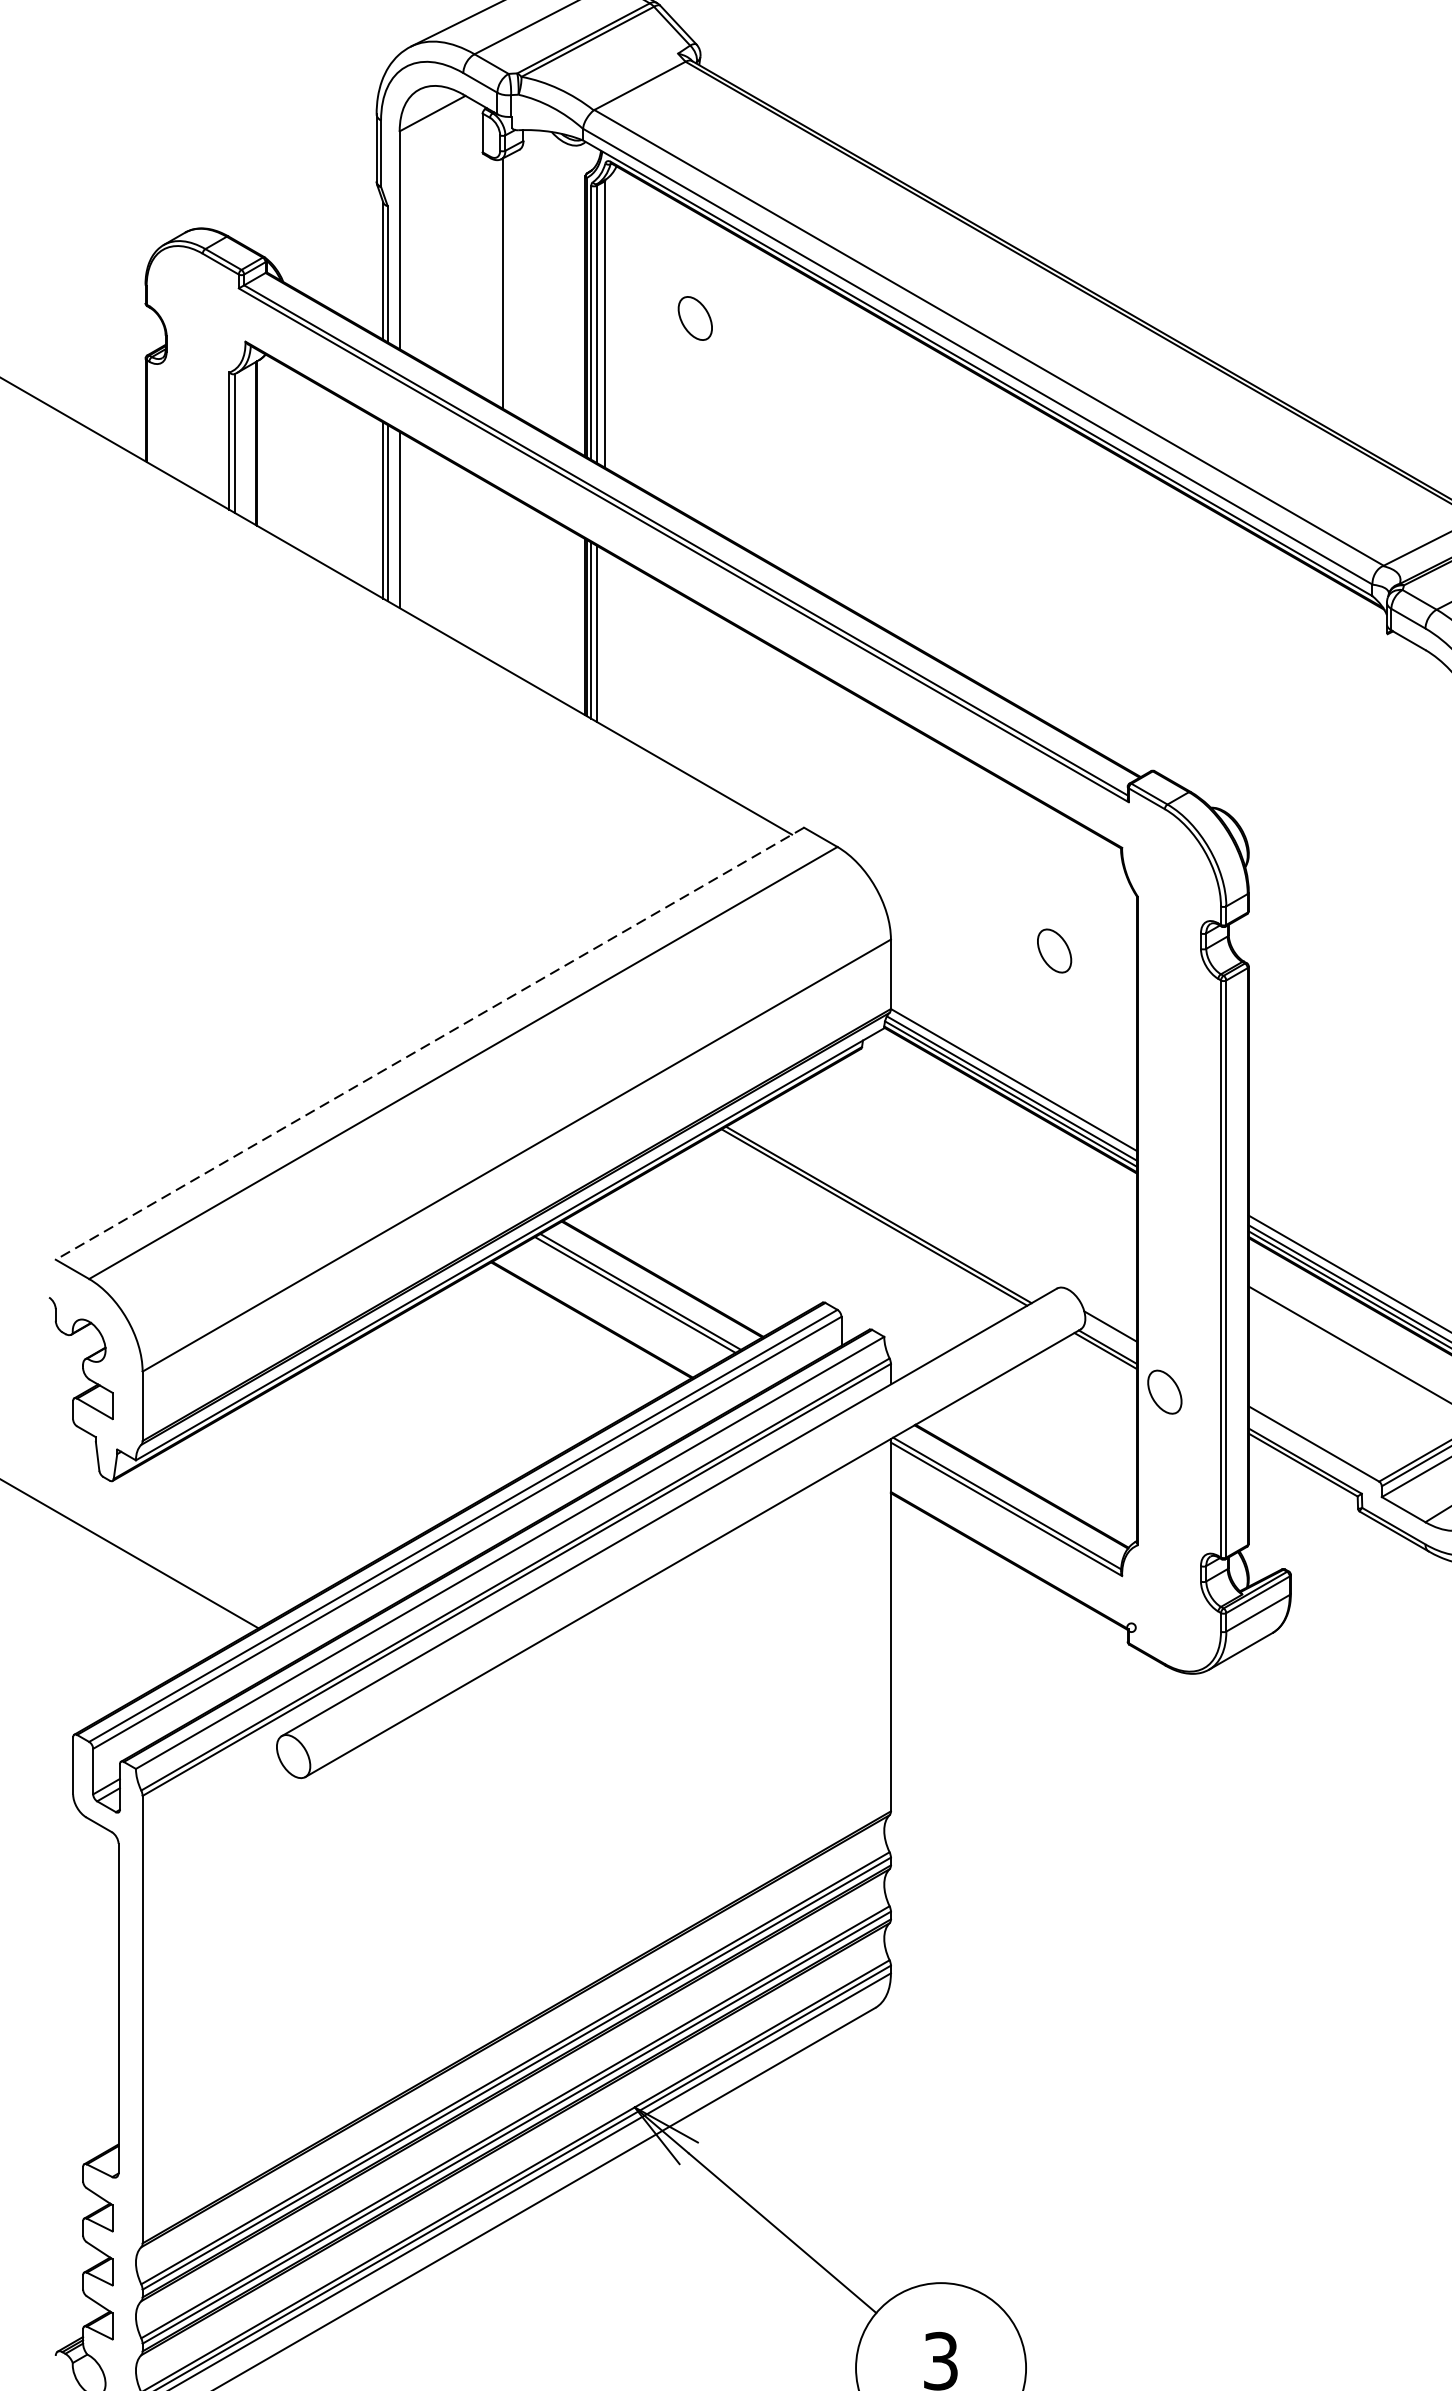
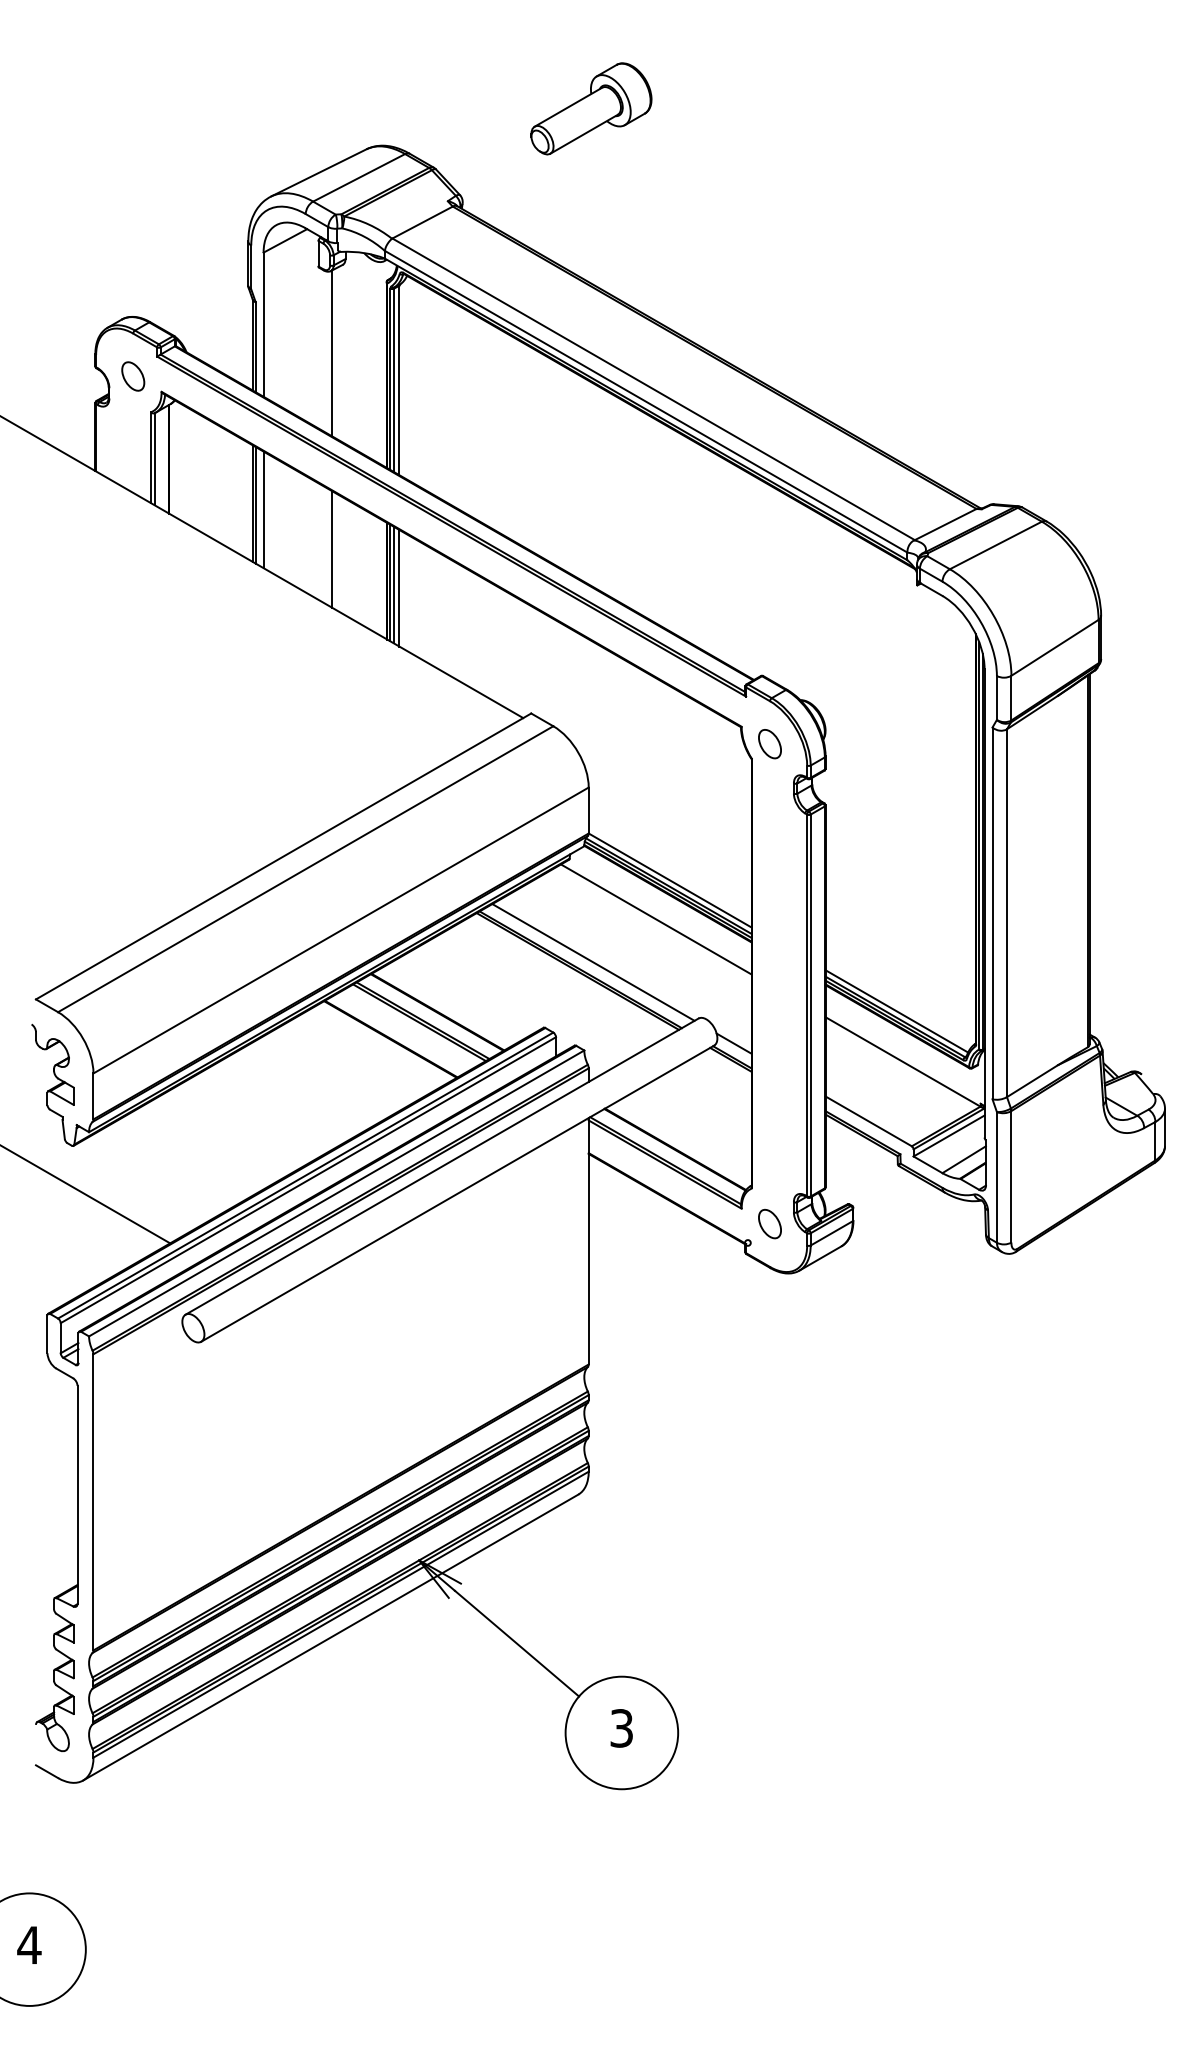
part: (695, 318) -> (133, 376), moved
line: (503, 579) -> (332, 549), added
line: (605, 638) -> (399, 588), added
part: (1053, 951) -> (769, 744), moved
line: (429, 1043) -> (283, 856), dashed -> solid
line: (993, 1138) -> (656, 919), added
line: (898, 1203) -> (593, 962), added
part: (1164, 1392) -> (769, 1224), moved

